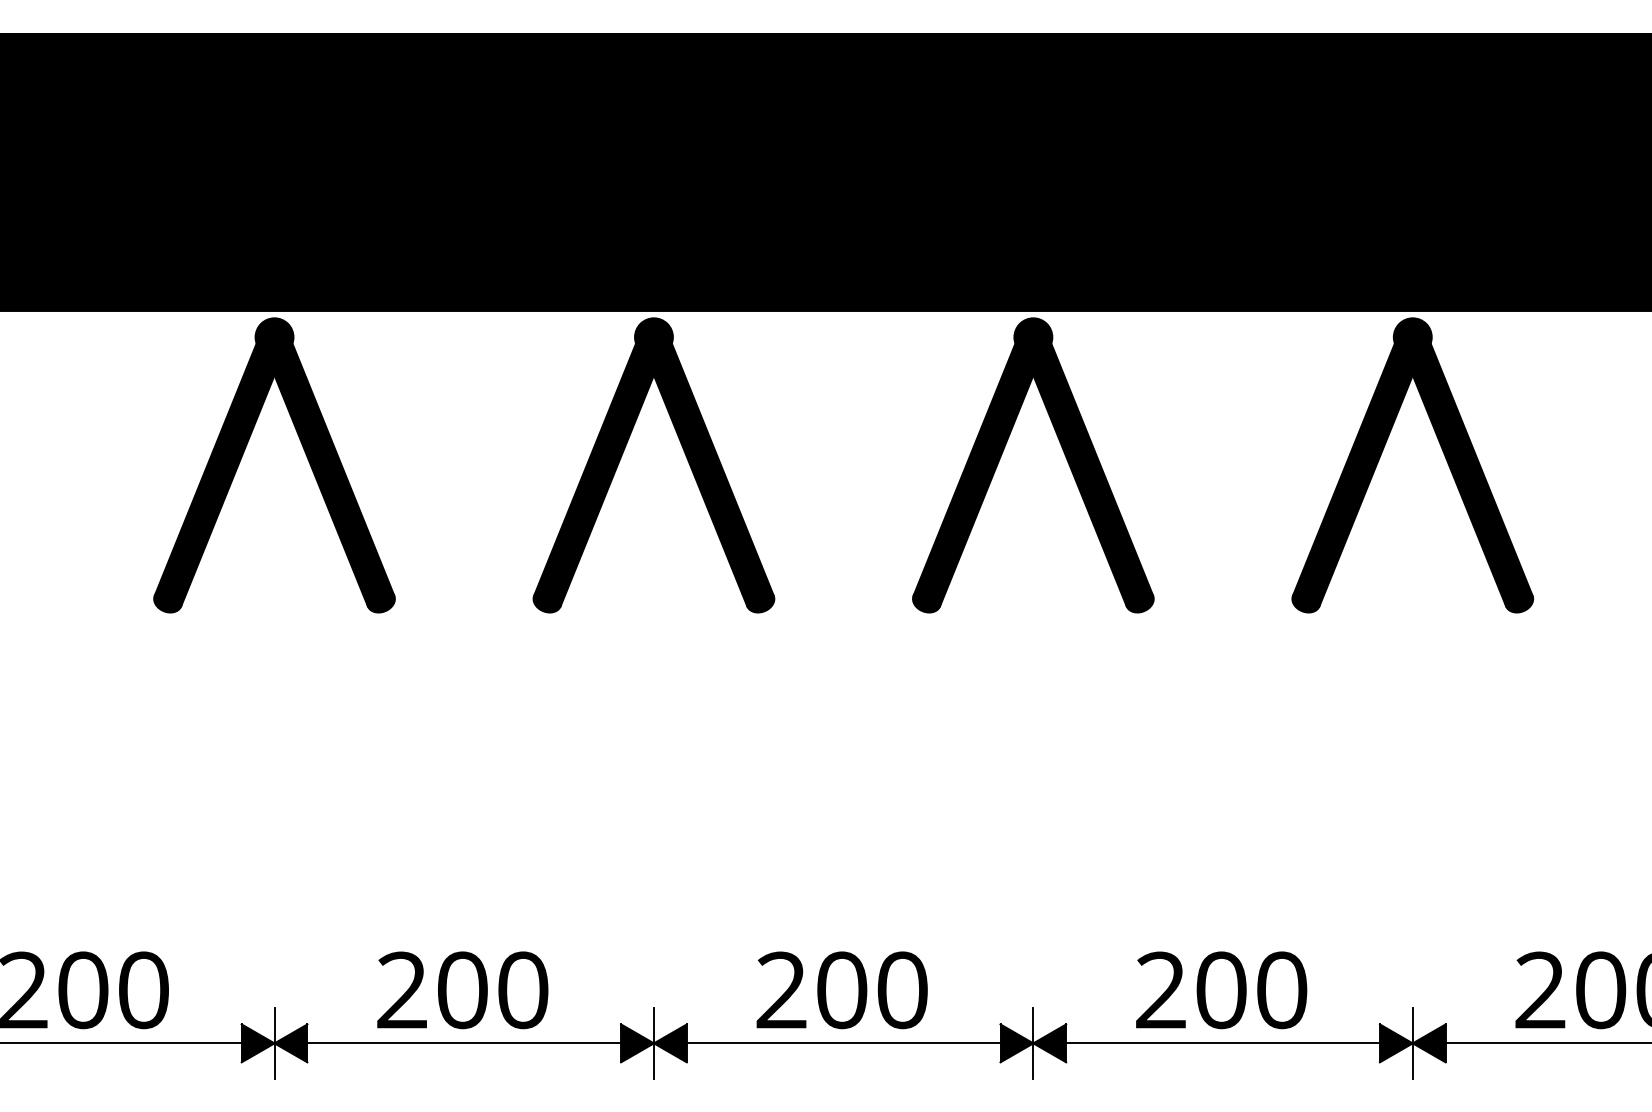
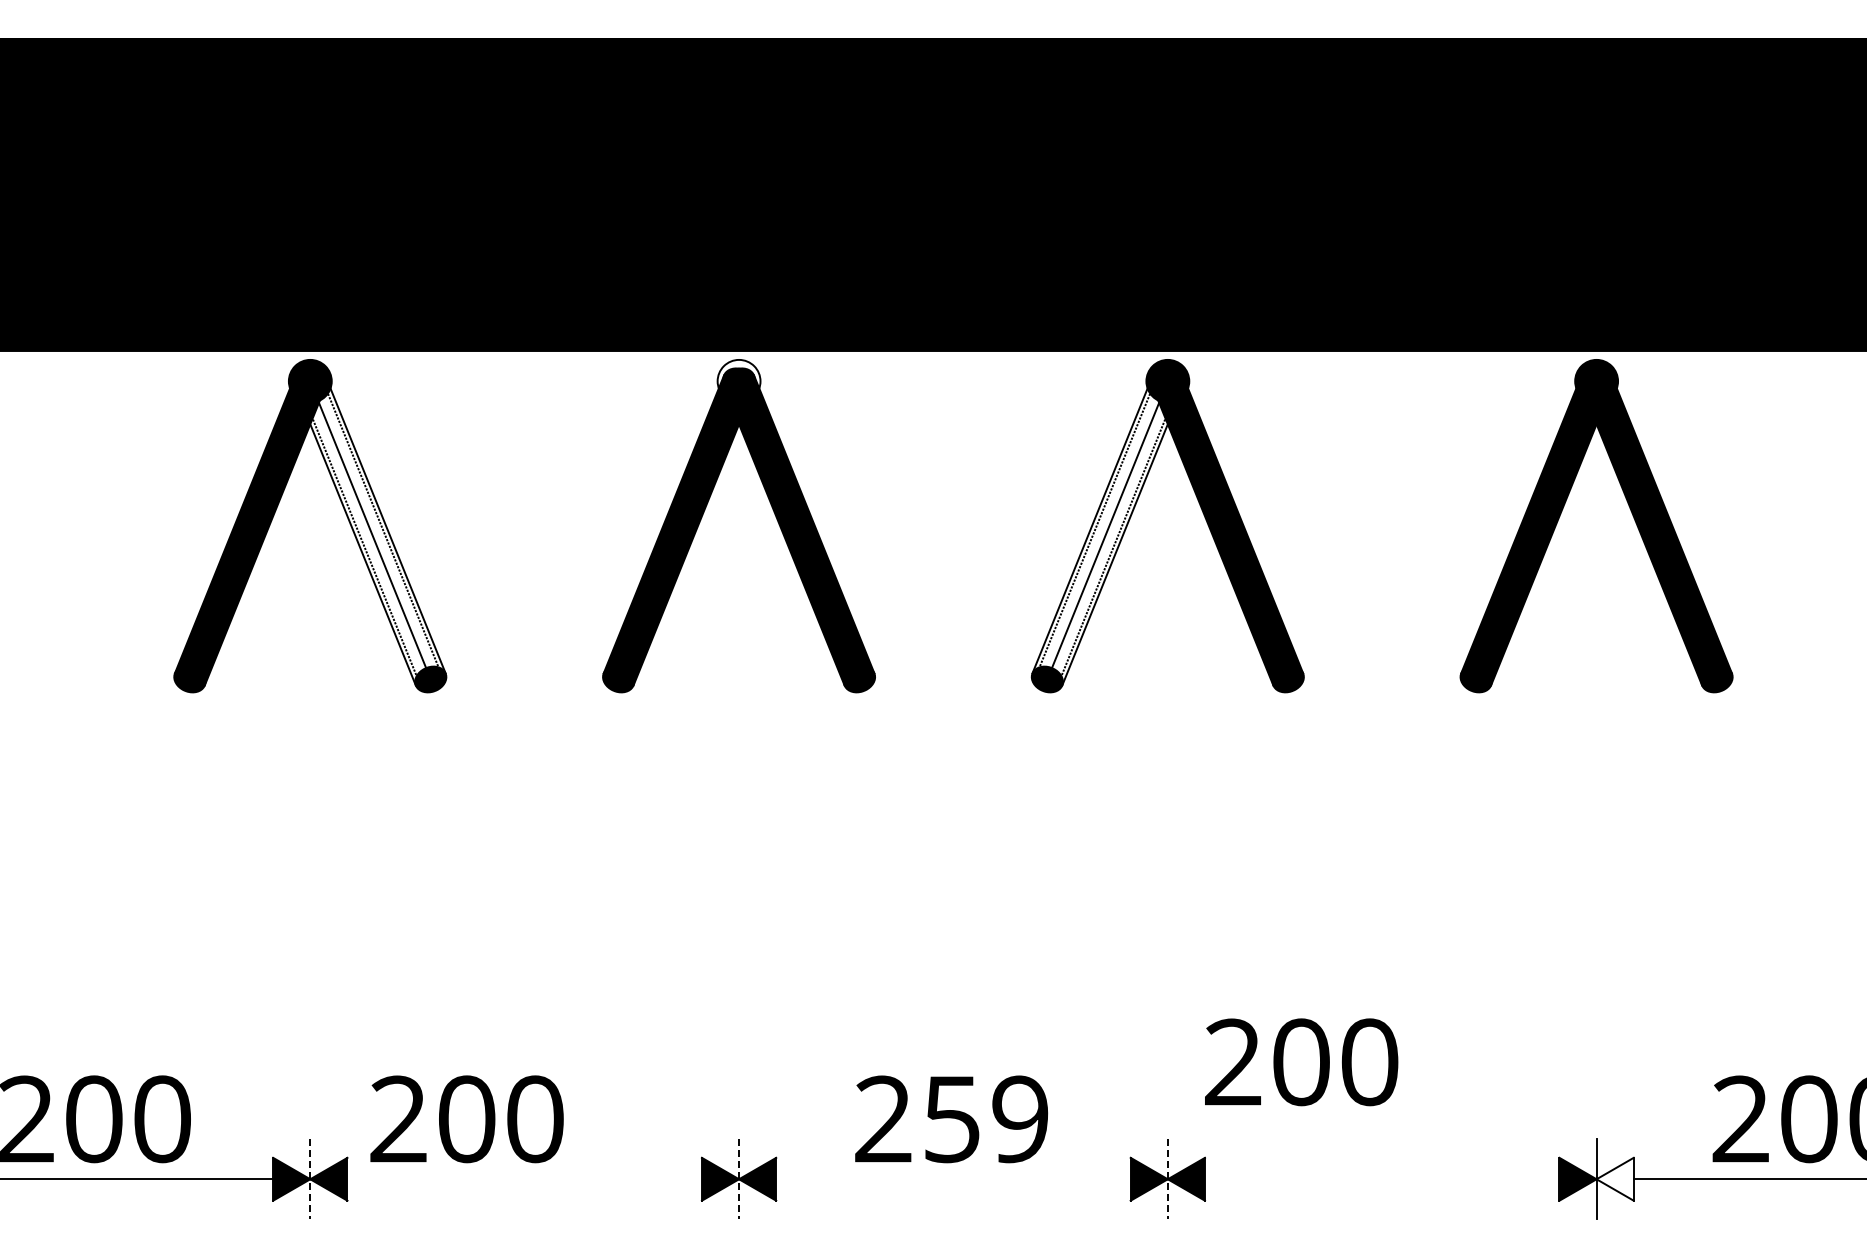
fill: (653, 336) -> (738, 380), removed
fill: (327, 469) -> (370, 530), removed
fill: (979, 469) -> (1107, 530), removed
text: (462, 990) -> (466, 1119), moved
text: (872, 990) -> (985, 1119), 200 -> 259
text: (1221, 990) -> (1301, 1062), moved
fill: (1428, 1042) -> (1614, 1178), removed
line: (274, 1043) -> (310, 1179), solid -> dashed
line: (464, 1043) -> (524, 1179), removed
line: (654, 1043) -> (739, 1179), solid -> dashed
line: (843, 1043) -> (953, 1179), removed
line: (1033, 1043) -> (1167, 1179), solid -> dashed
line: (1222, 1043) -> (1381, 1179), removed

